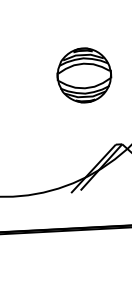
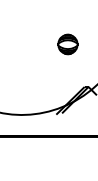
part: (83, 75) -> (67, 44), size x0.6

